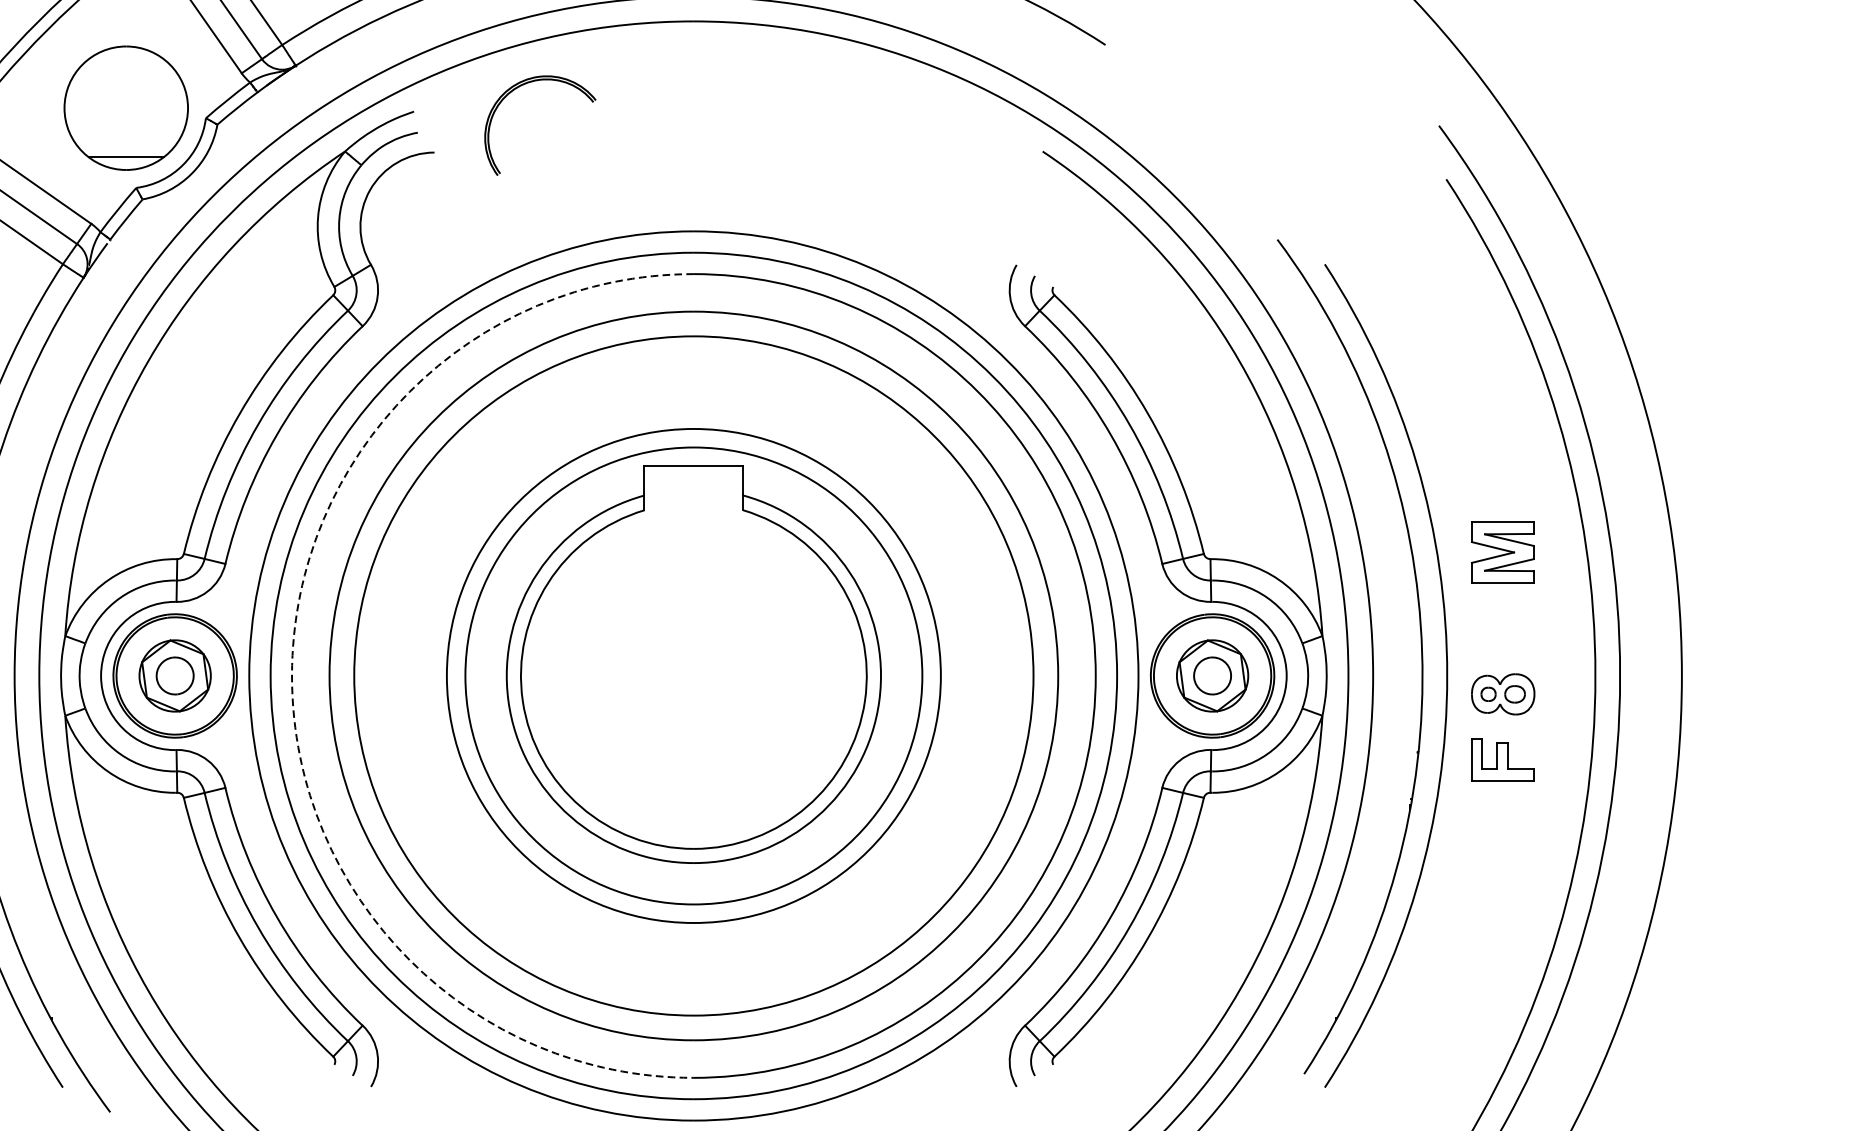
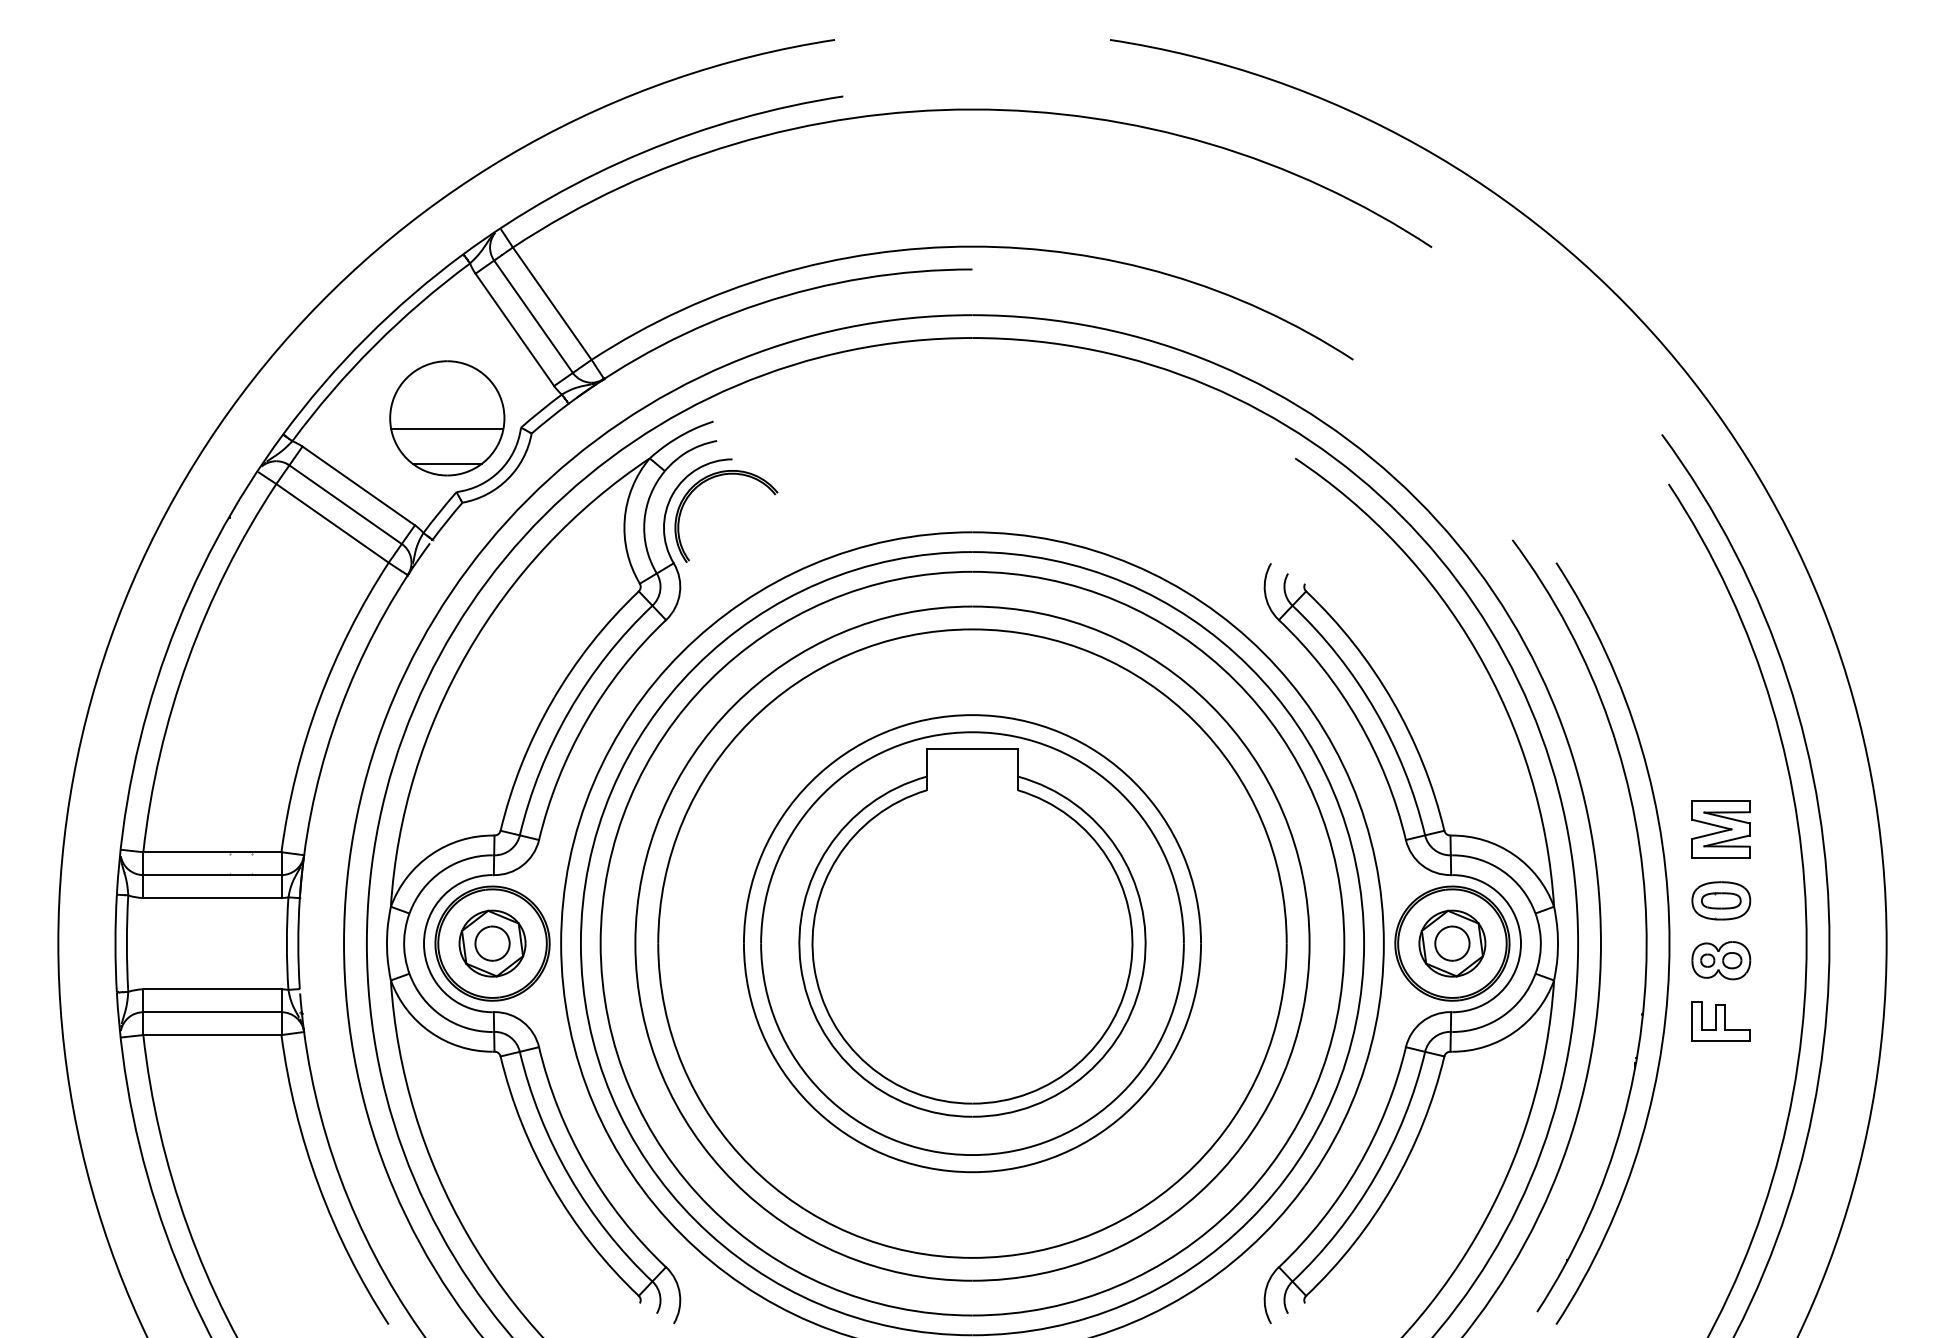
part: (517, 88) -> (705, 482), moved
line: (126, 120) -> (447, 429), added
part: (1503, 629) -> (1721, 900), added
arc: (291, 675) -> (600, 943), dashed -> solid

